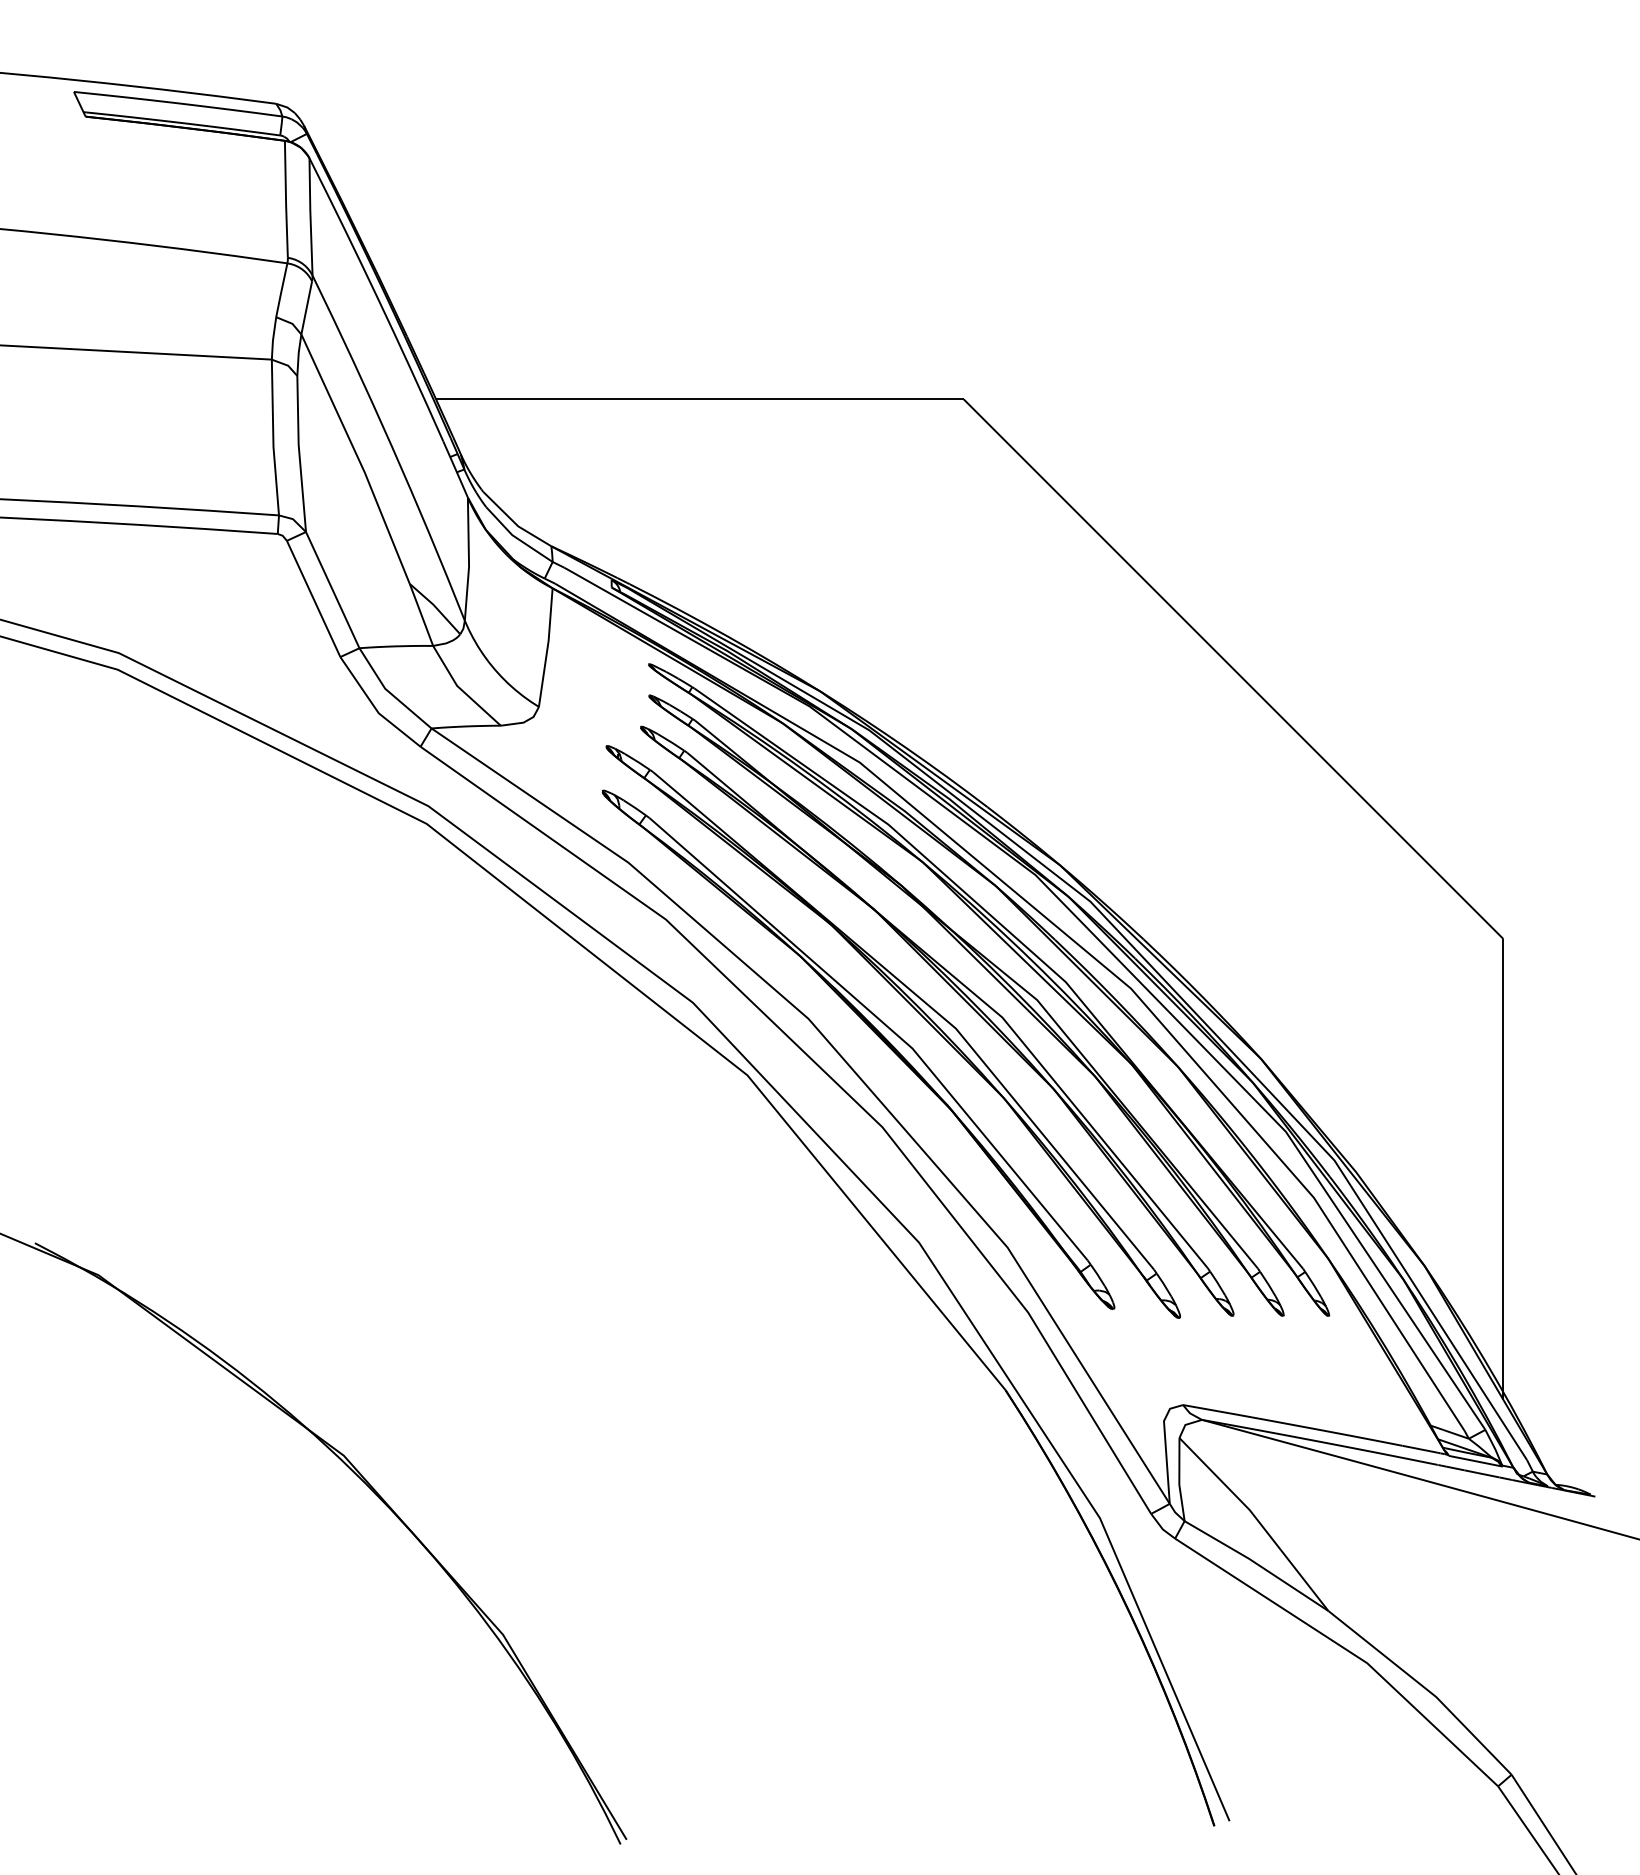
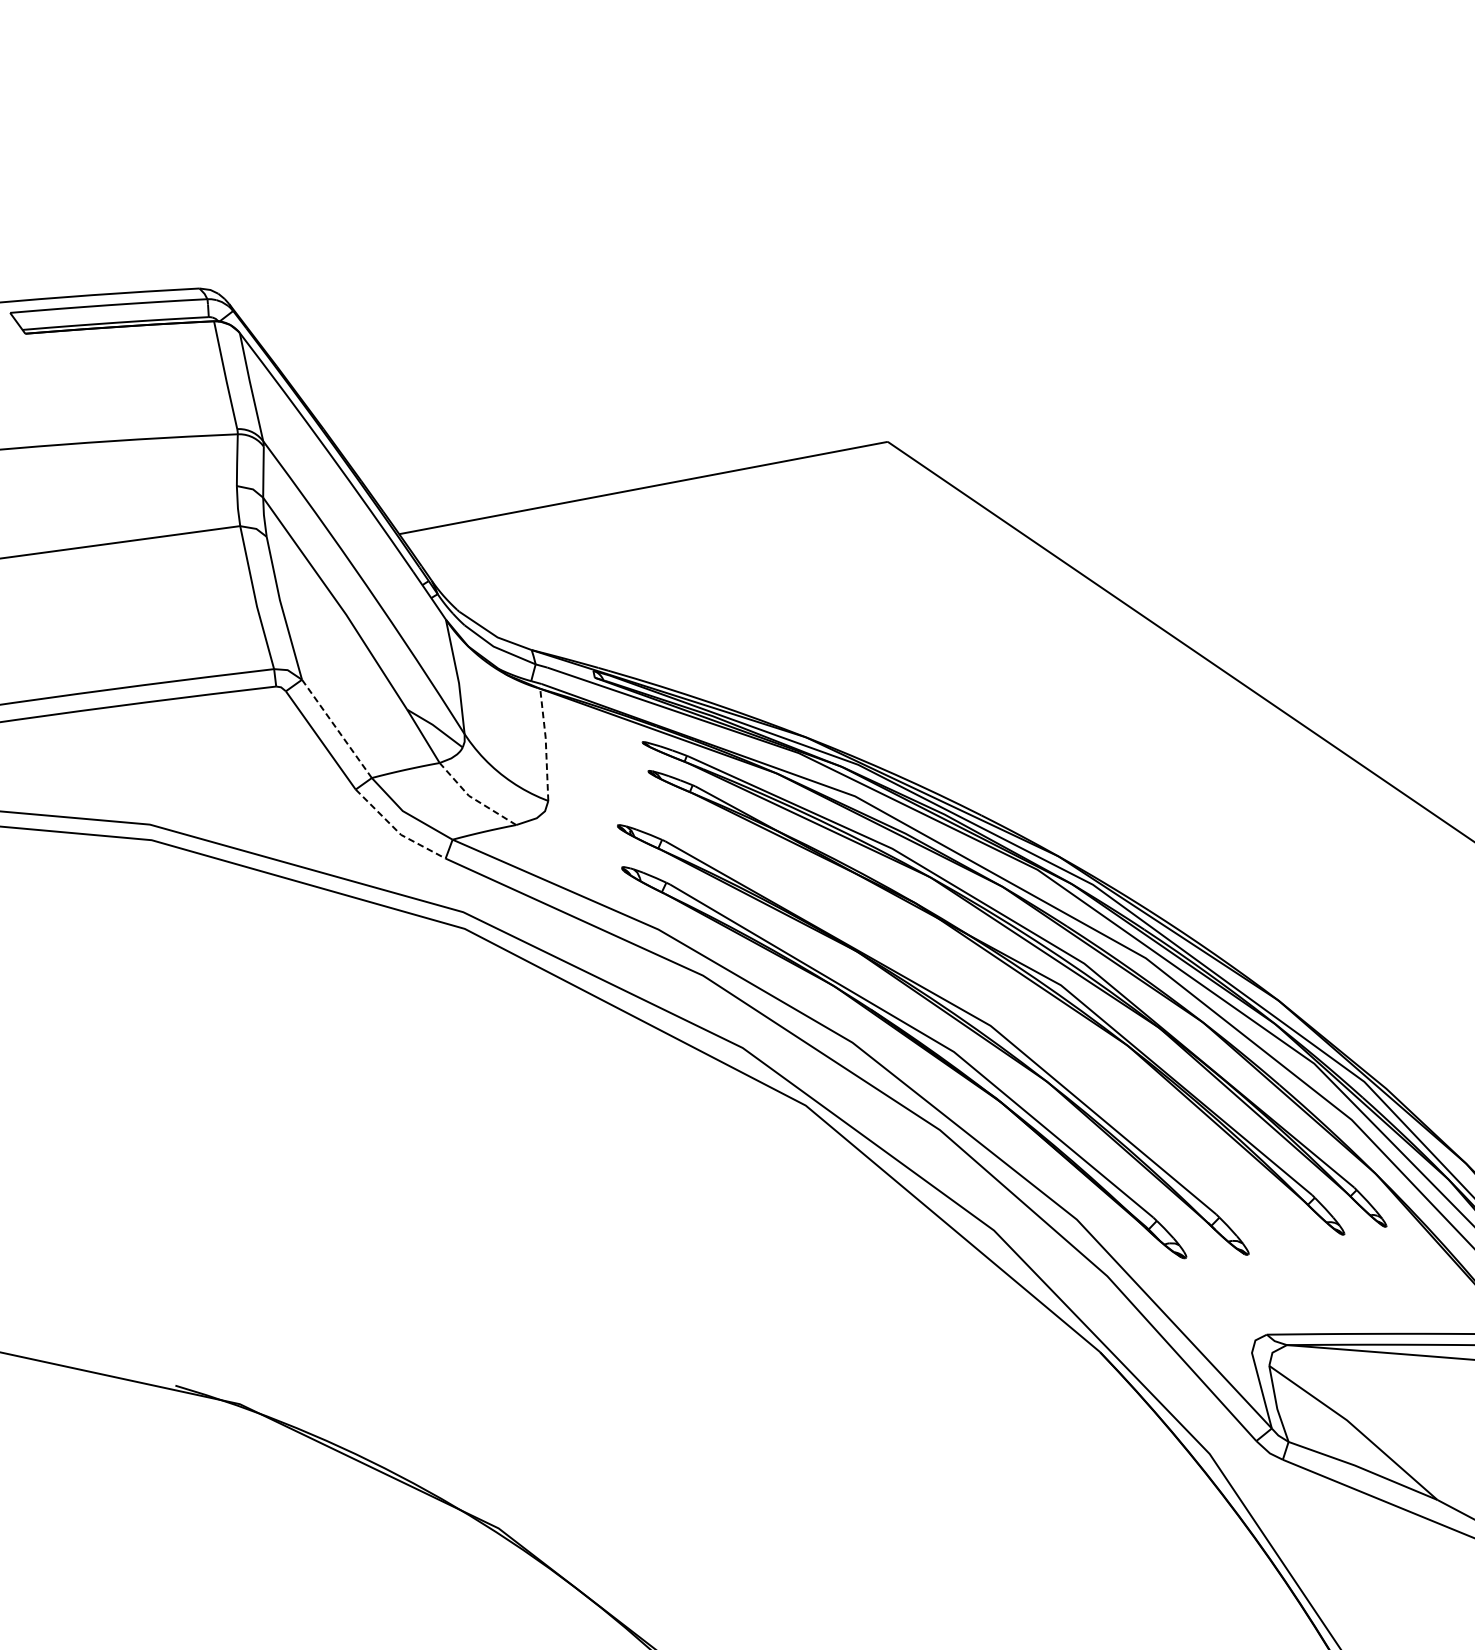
line: (332, 590) -> (336, 729), solid -> dashed
line: (547, 646) -> (545, 743), solid -> dashed
line: (461, 689) -> (473, 798), solid -> dashed
line: (374, 707) -> (396, 830), solid -> dashed
part: (960, 997) -> (989, 996), removed

